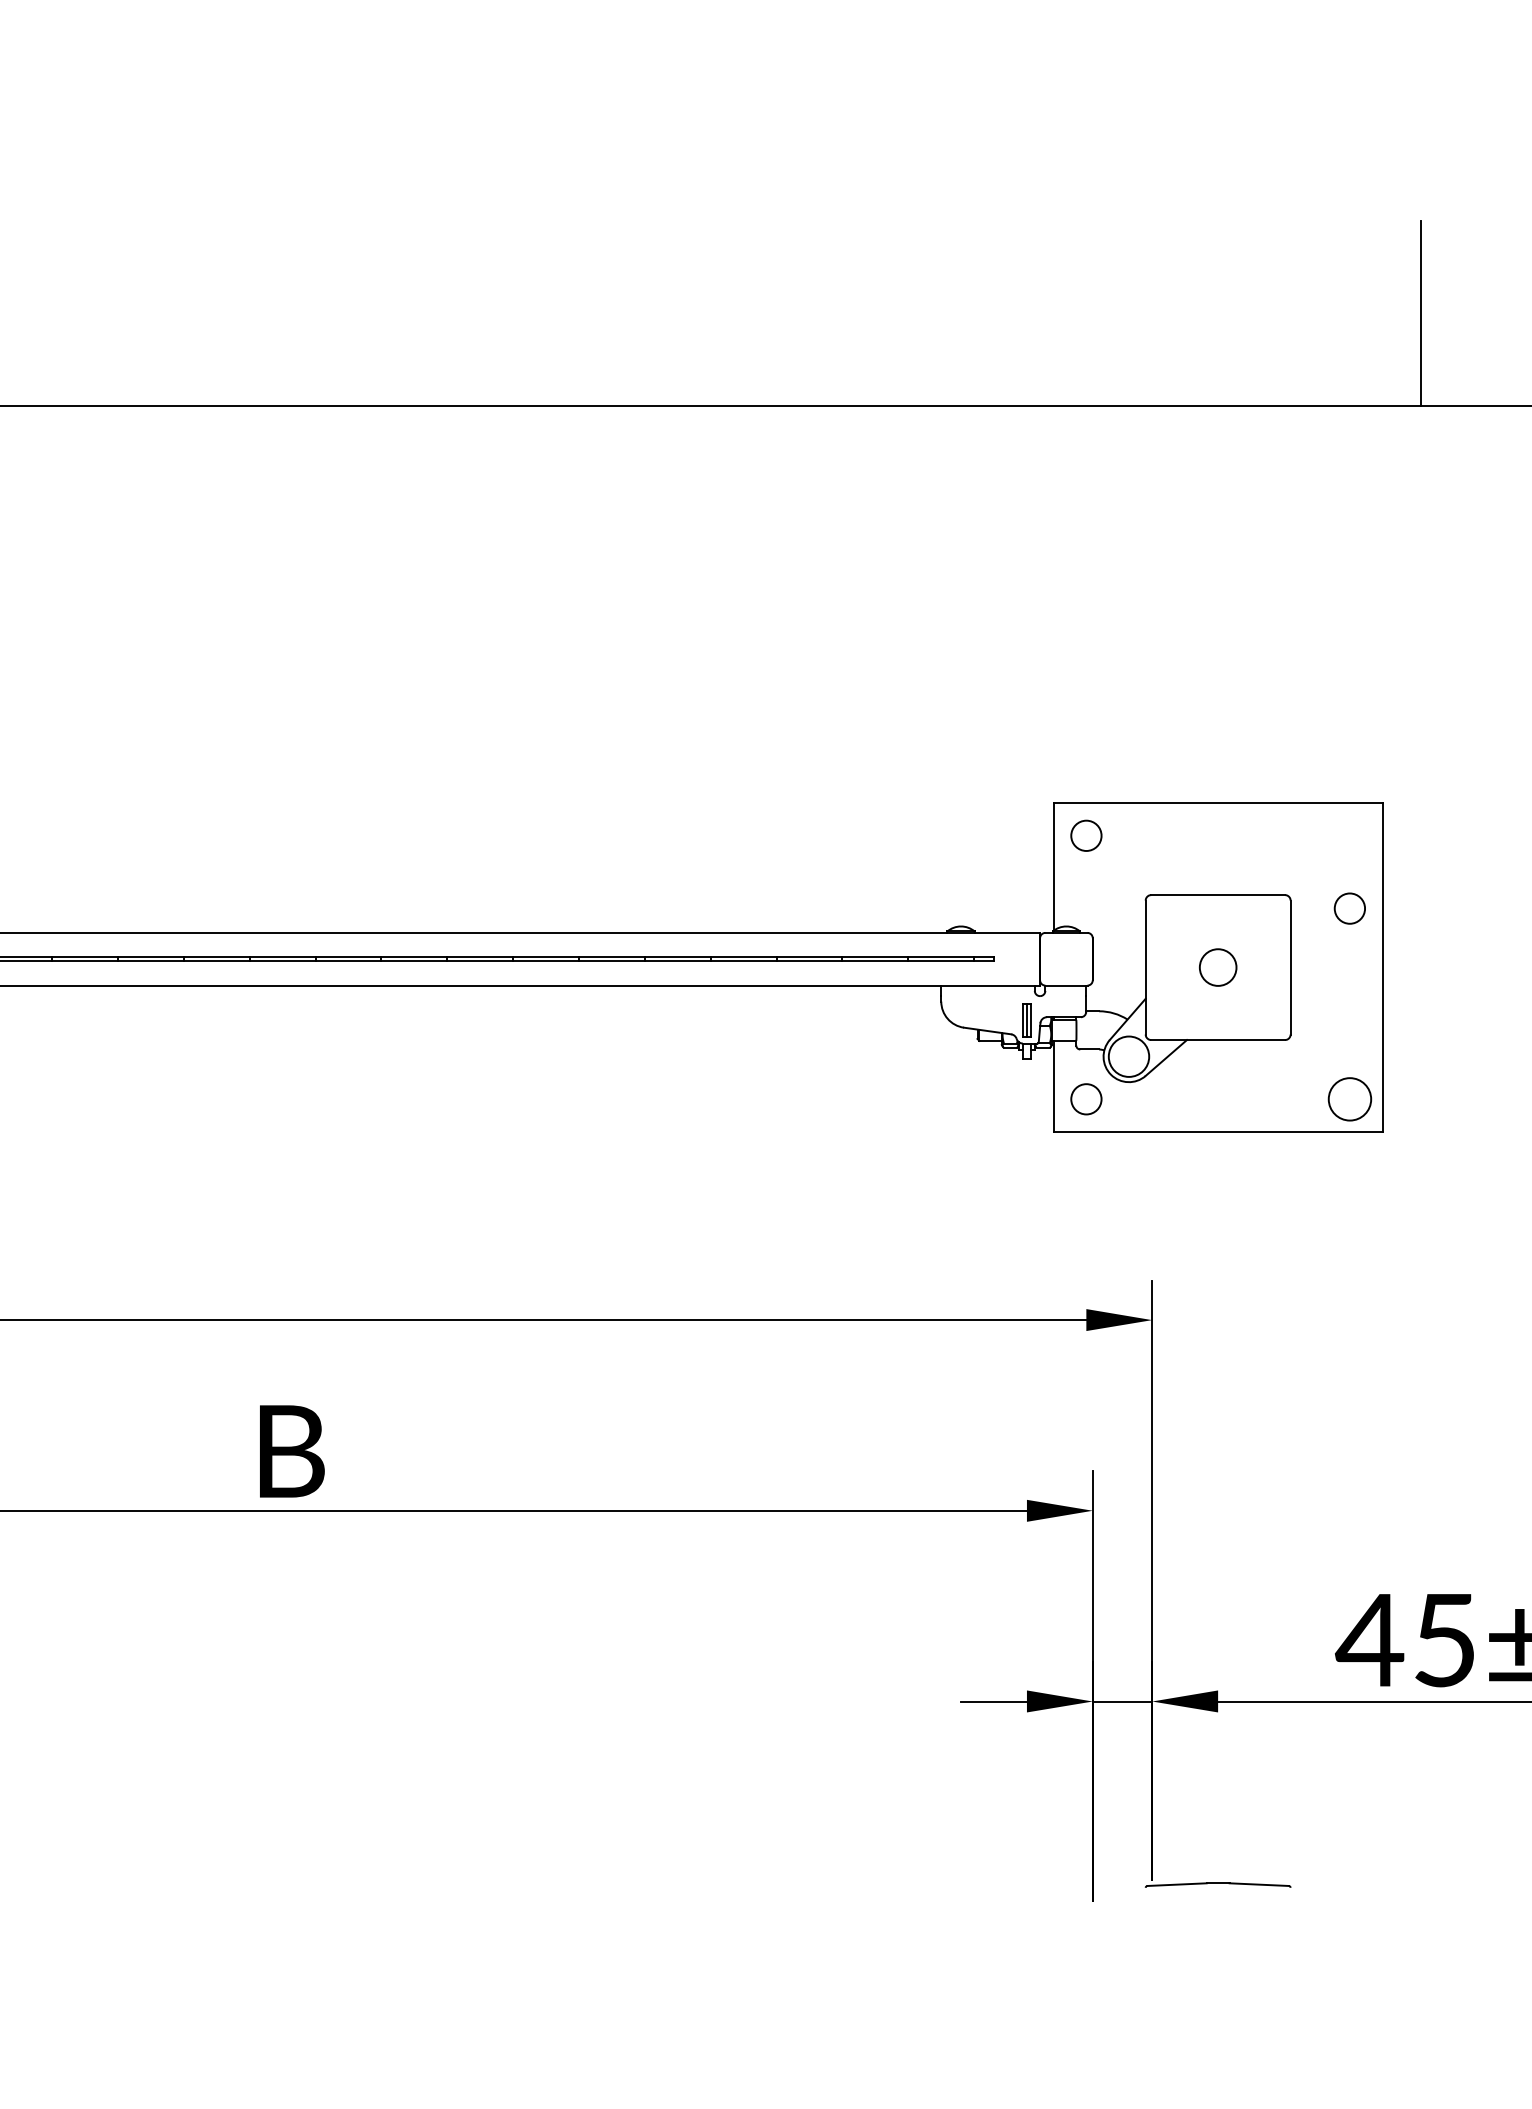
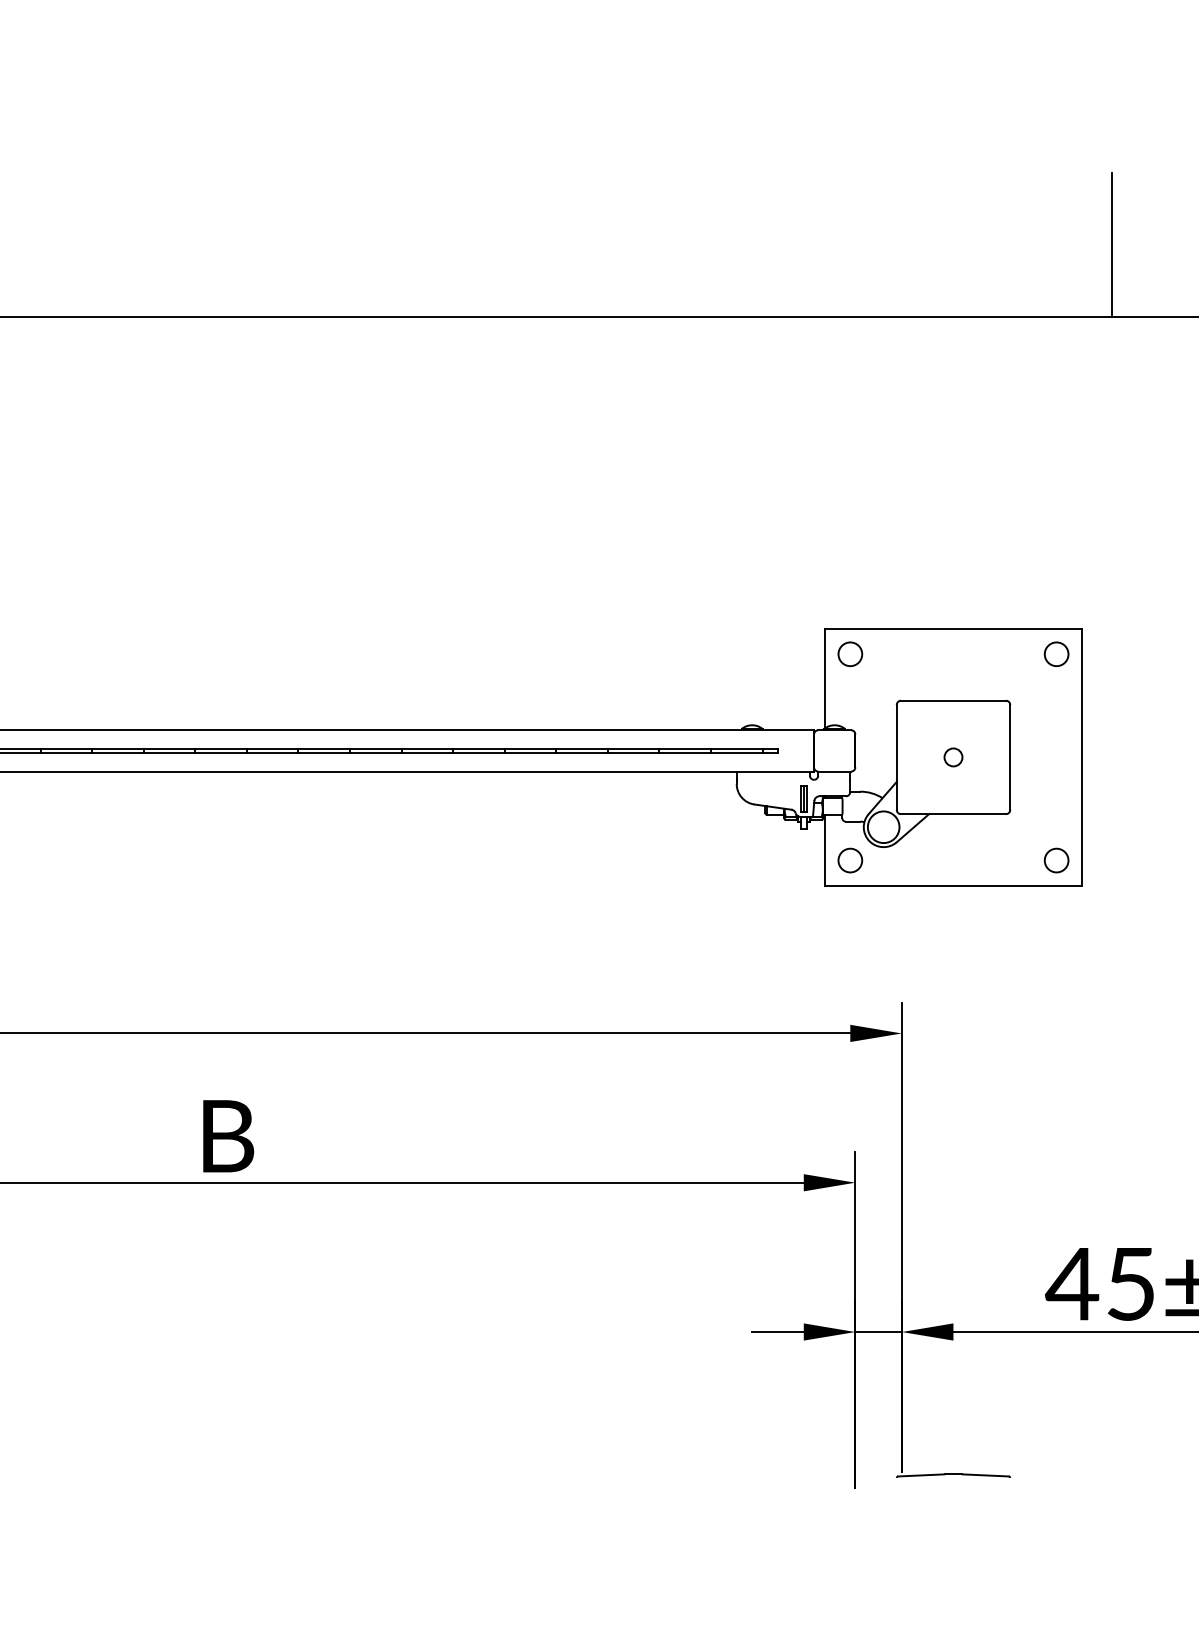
circle: (1349, 907) -> (1056, 653), moved
circle: (1218, 967) -> (953, 757), size x0.62
circle: (1349, 1099) -> (1056, 860), size x0.71

